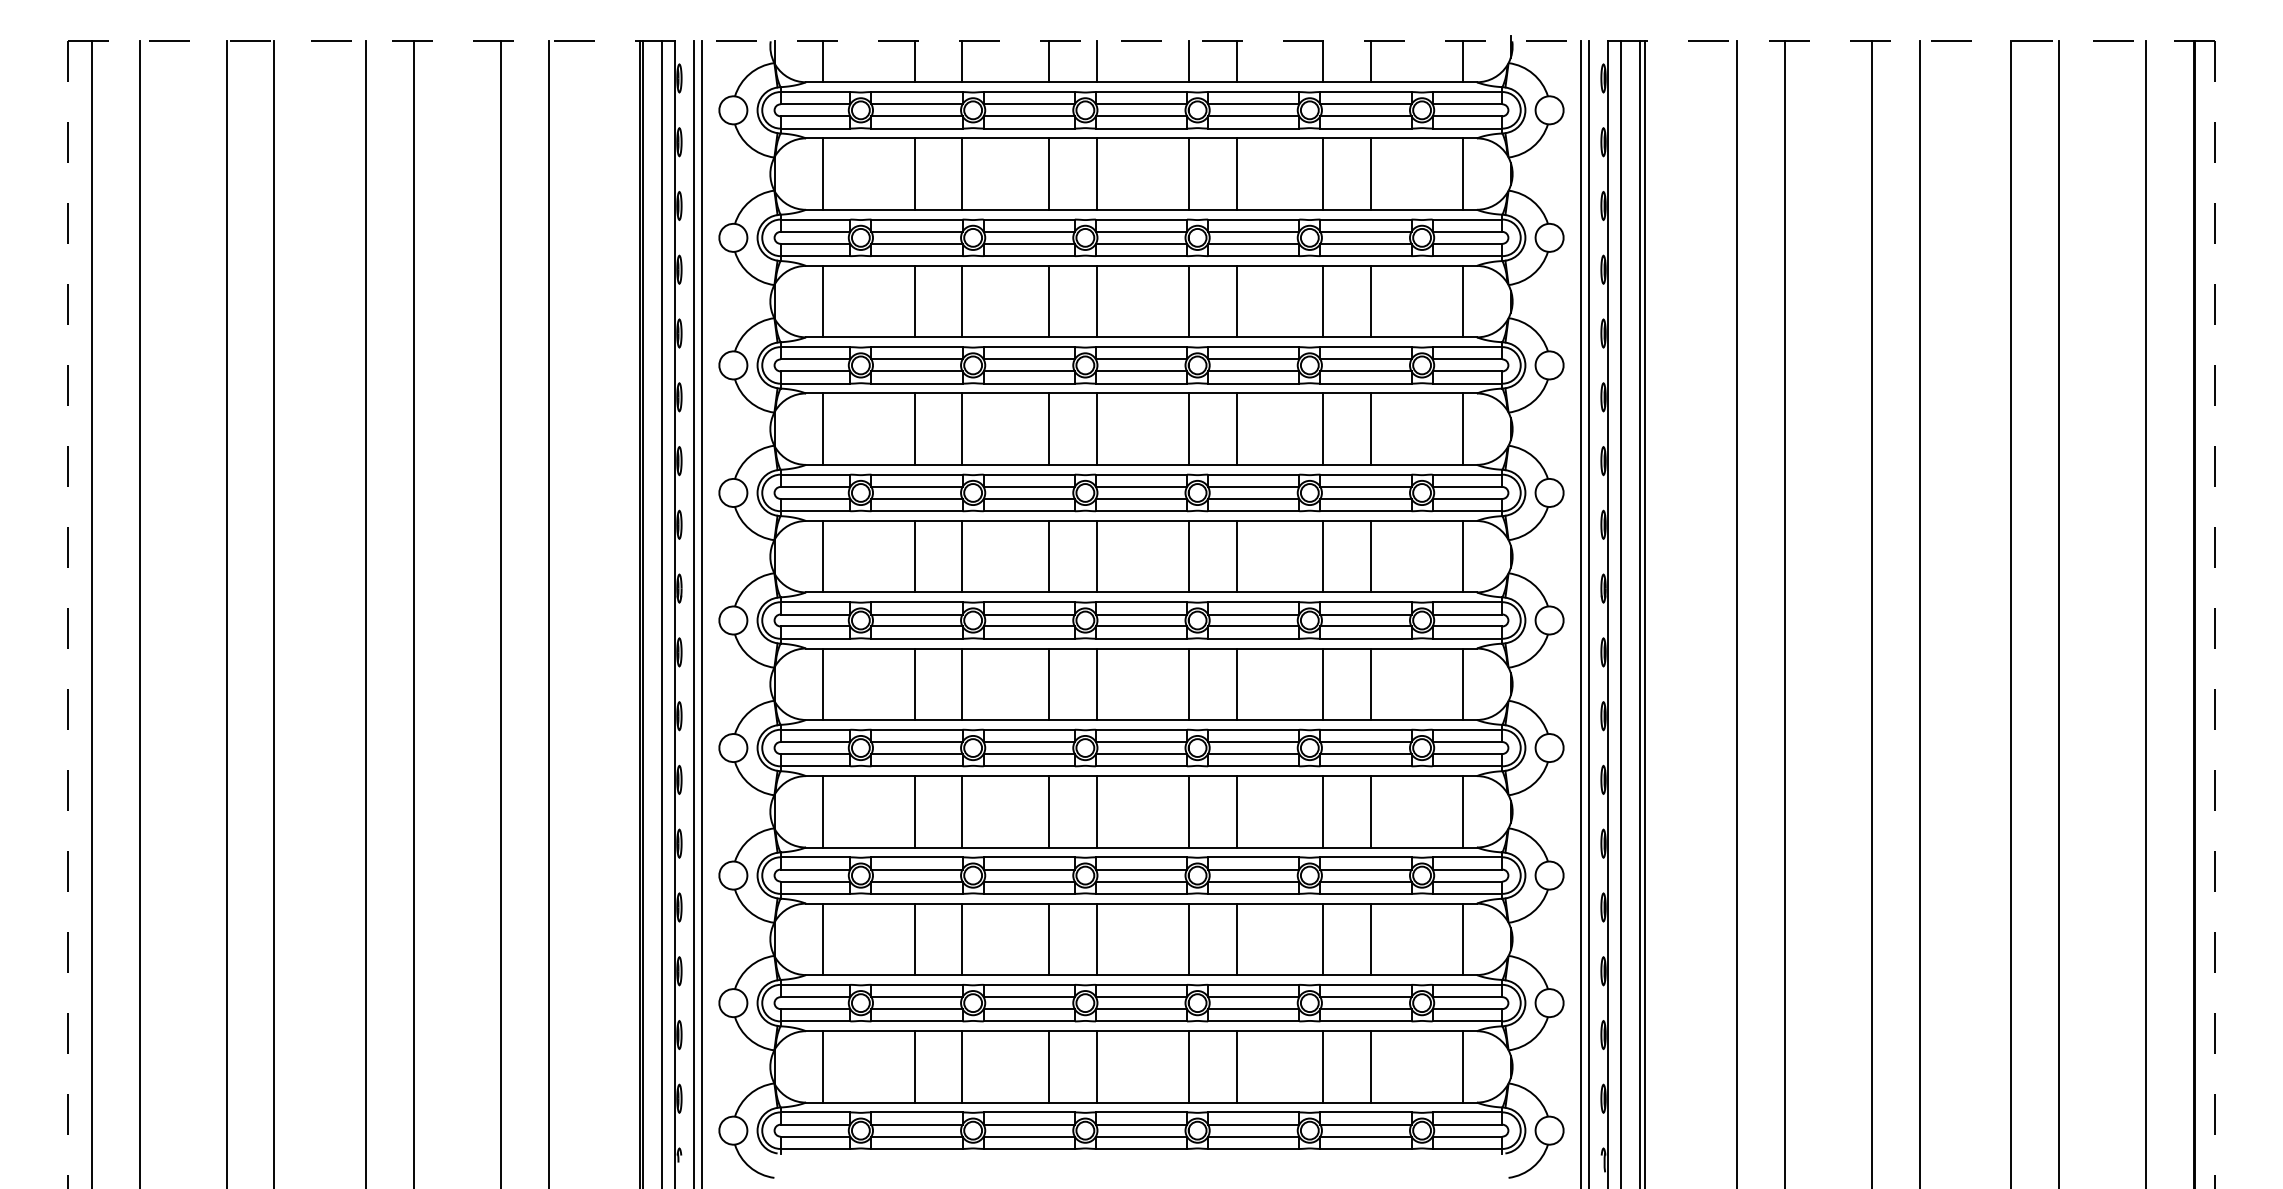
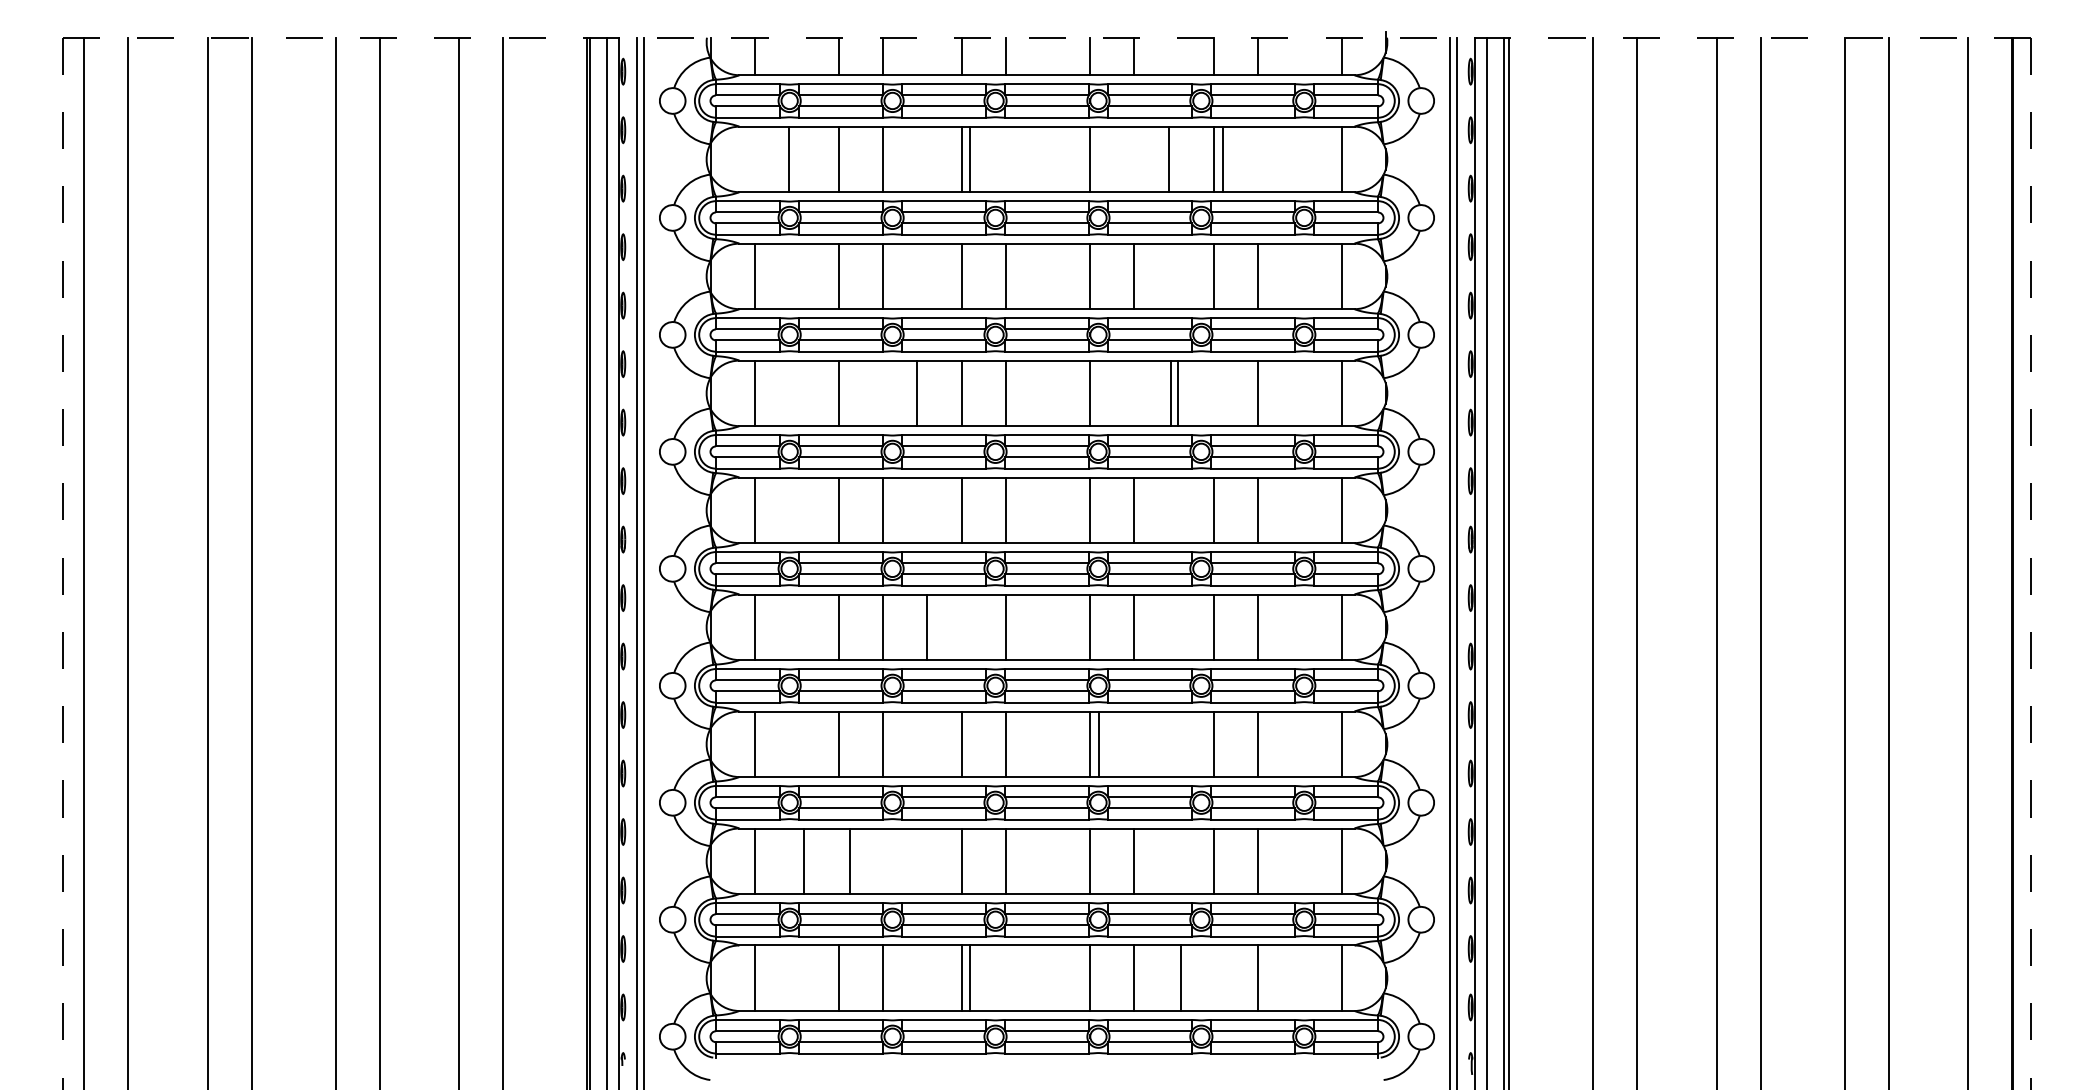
line: (822, 173) -> (788, 158), moved
line: (1097, 173) -> (969, 158), moved
line: (1236, 173) -> (1168, 158), moved
line: (1371, 173) -> (1223, 158), moved
line: (962, 428) -> (916, 392), moved
line: (1236, 428) -> (1170, 392), moved
line: (1323, 428) -> (1178, 392), moved
line: (1049, 683) -> (927, 626), moved
line: (1236, 811) -> (1099, 744), moved
line: (914, 939) -> (803, 861), moved
line: (962, 939) -> (849, 861), moved
line: (1097, 1066) -> (969, 977), moved
line: (1323, 1066) -> (1180, 977), moved

